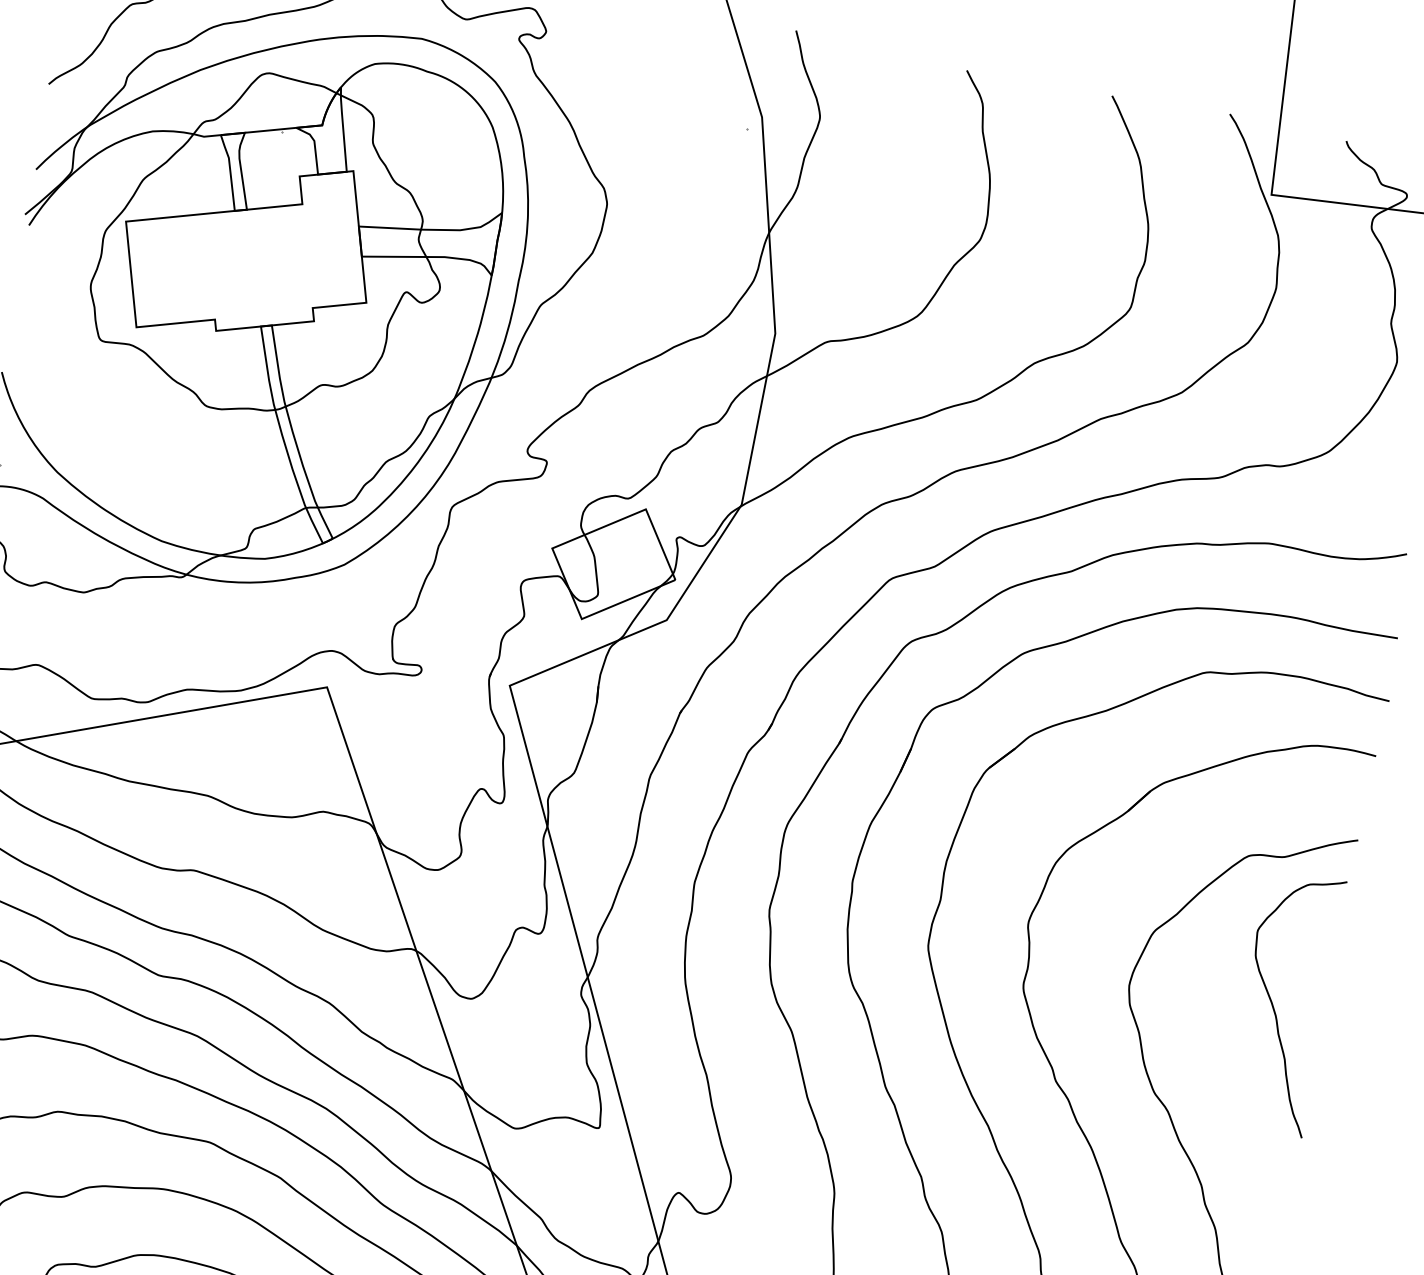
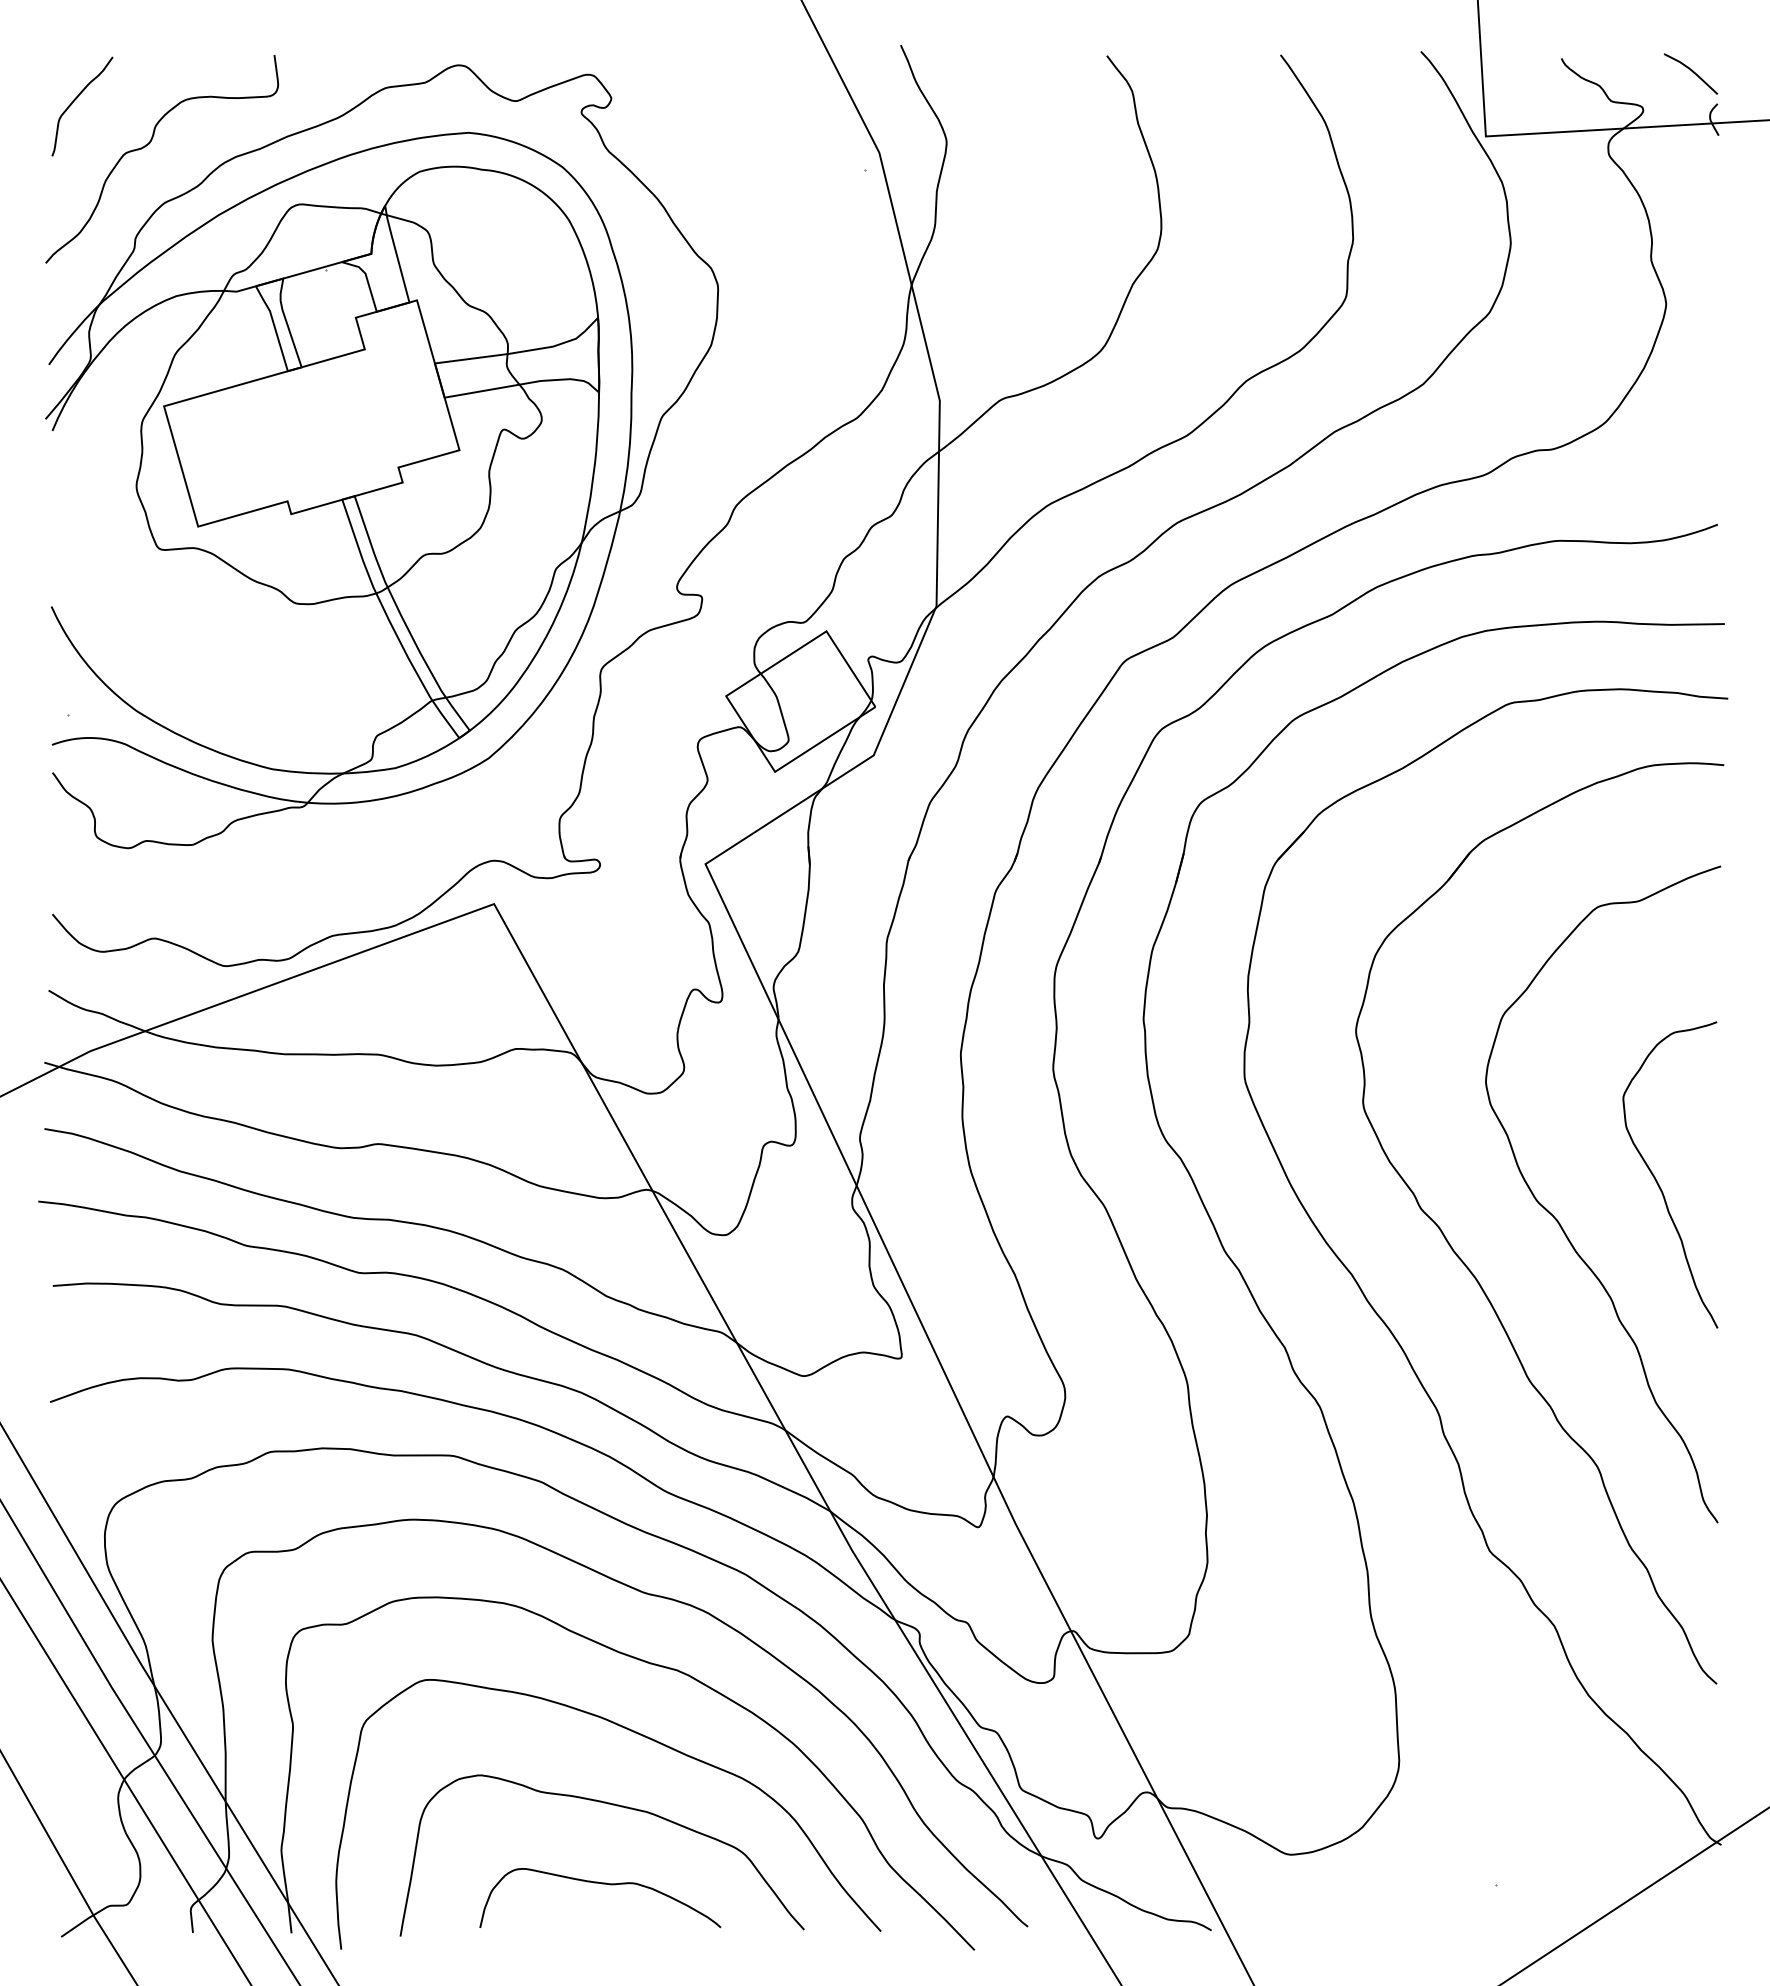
curve: (1273, 1005) -> (1657, 1180), moved

